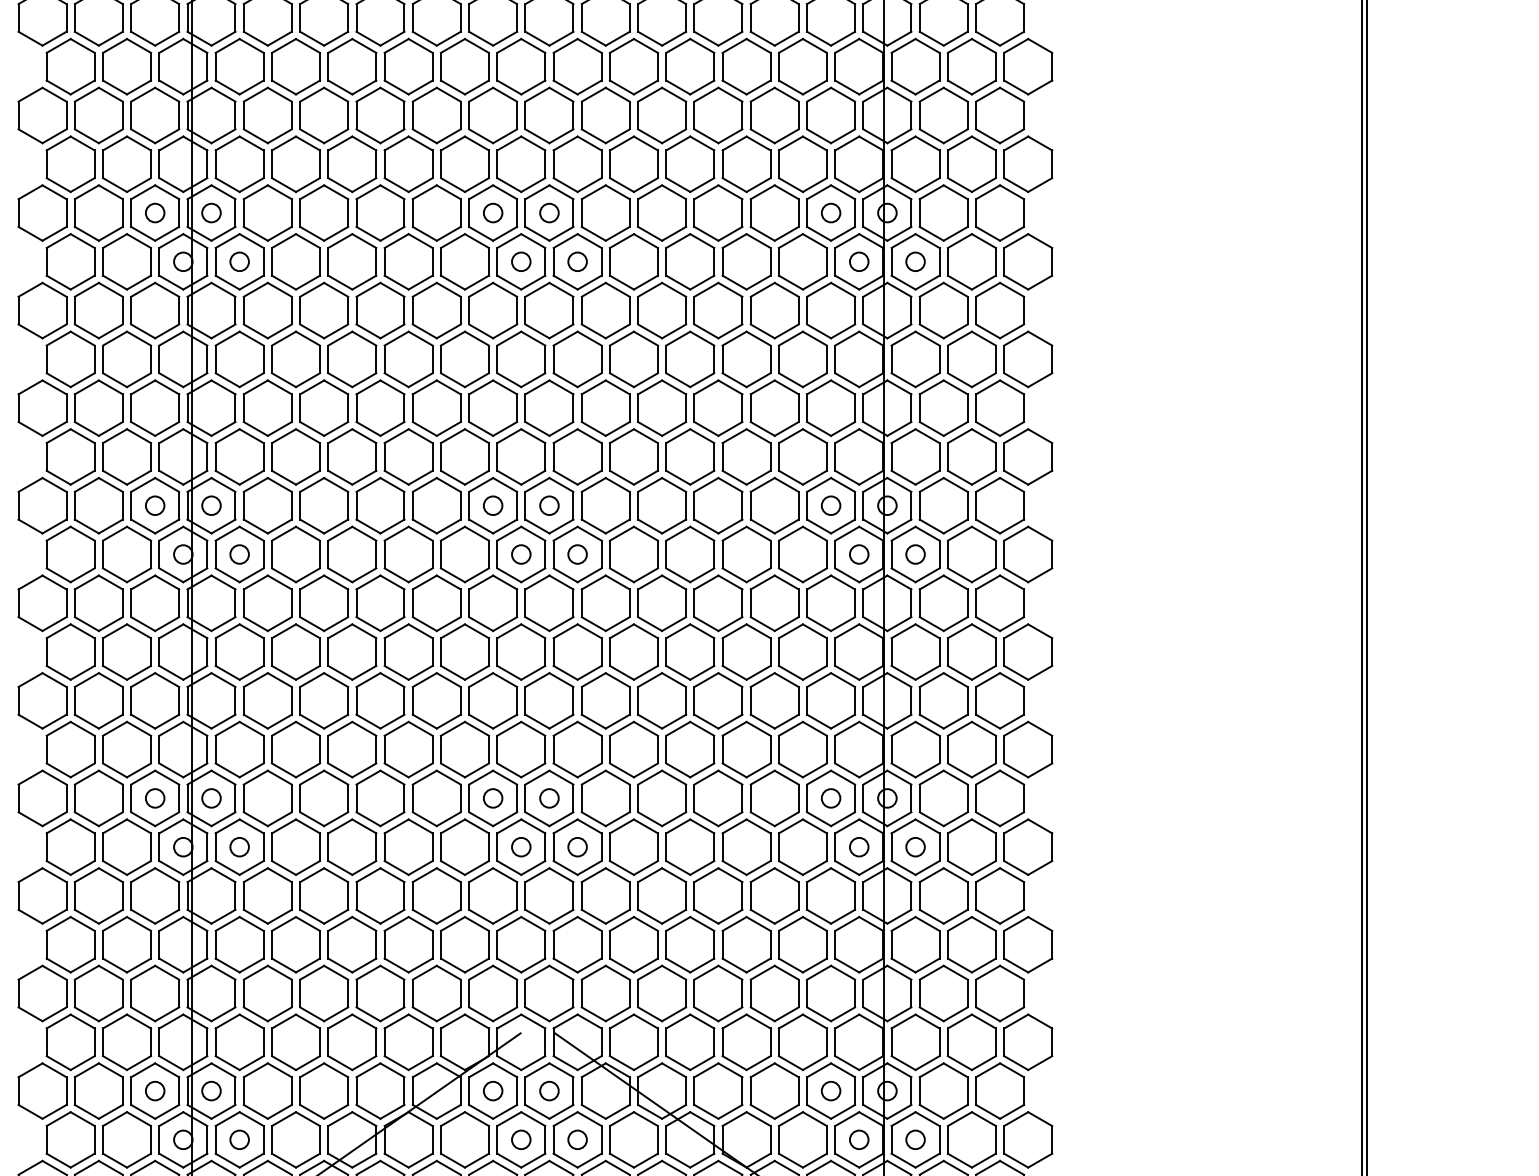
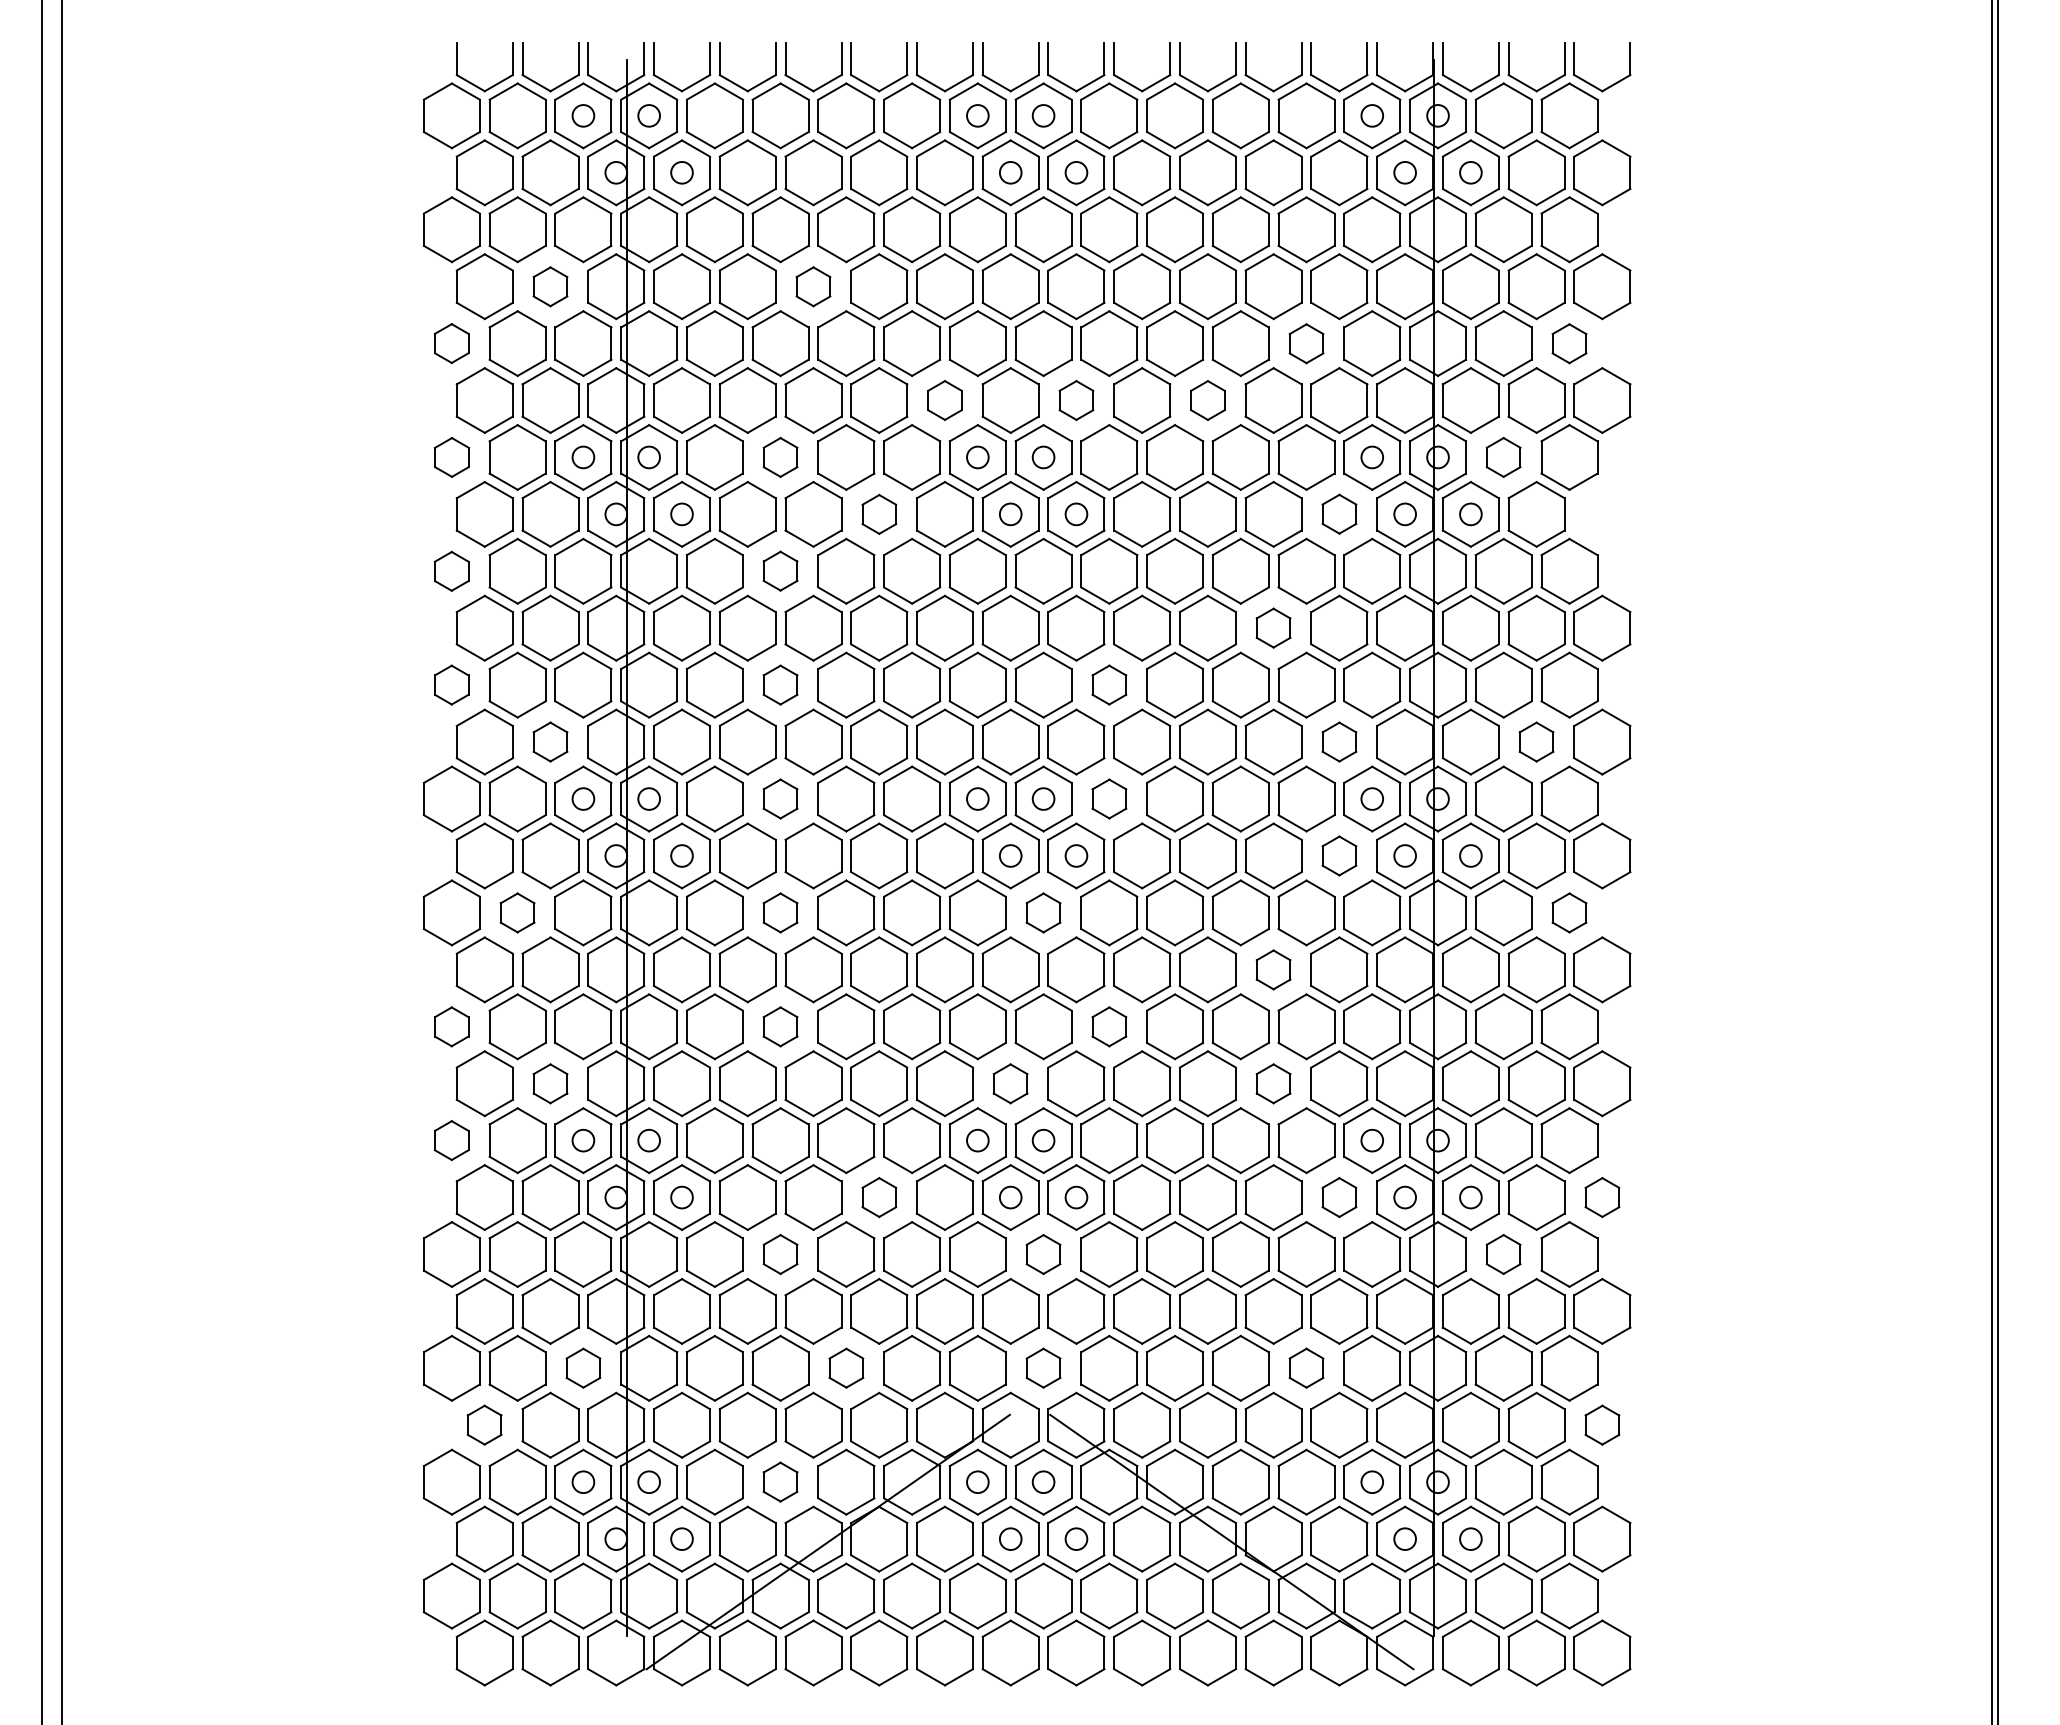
part: (126, 66) -> (550, 286), size x0.6
part: (352, 66) -> (813, 286), size x0.6
part: (42, 115) -> (451, 343), size x0.6
part: (774, 115) -> (1306, 343), size x0.6
part: (1000, 115) -> (1569, 343), size x0.6
part: (464, 164) -> (944, 400), size x0.6
part: (577, 164) -> (1076, 400), size x0.6
part: (689, 164) -> (1207, 400), size x0.6
part: (42, 213) -> (451, 457), size x0.6
part: (324, 213) -> (780, 457), size x0.6
part: (943, 213) -> (1503, 457), size x0.6
part: (408, 261) -> (879, 514), size x0.6
part: (802, 261) -> (1339, 513), size x0.6
part: (1028, 261) -> (1602, 514), removed
part: (324, 309) -> (780, 570), size x0.6
part: (42, 310) -> (451, 571), size x0.6
part: (746, 358) -> (1273, 627), size x0.6
part: (42, 407) -> (451, 684), size x0.6
part: (324, 407) -> (780, 684), size x0.6
part: (605, 407) -> (1109, 684), size x0.6
part: (126, 456) -> (550, 741), size x0.6
part: (802, 456) -> (1339, 741), size x0.6
part: (971, 456) -> (1536, 741), size x0.6
part: (324, 505) -> (780, 798), size x0.6
part: (605, 505) -> (1109, 798), size x0.6
part: (802, 554) -> (1339, 855), size x0.6
part: (98, 602) -> (517, 912), size x0.6
part: (324, 602) -> (780, 912), size x0.6
part: (549, 602) -> (1043, 912), size x0.6
part: (1000, 602) -> (1569, 912), size x0.6
part: (746, 651) -> (1273, 969), size x0.6
part: (42, 700) -> (451, 1026), size x0.6
part: (324, 700) -> (780, 1026), size x0.6
part: (605, 700) -> (1109, 1026), size x0.6
part: (126, 749) -> (550, 1083), size x0.6
part: (521, 749) -> (1010, 1083), size x0.6
part: (746, 749) -> (1273, 1083), size x0.6
part: (42, 798) -> (451, 1140), size x0.6
part: (408, 847) -> (879, 1197), size x0.6
part: (802, 847) -> (1339, 1197), size x0.6
part: (1028, 847) -> (1602, 1197), size x0.6
part: (324, 895) -> (780, 1254), size x0.6
part: (549, 895) -> (1043, 1254), size x0.6
part: (943, 895) -> (1503, 1254), size x0.6
part: (155, 992) -> (583, 1367), size x0.6
part: (380, 992) -> (846, 1367), size x0.6
part: (549, 992) -> (1043, 1367), size x0.6
part: (774, 992) -> (1306, 1367), size x0.6
part: (70, 1041) -> (484, 1424), size x0.6
part: (1028, 1041) -> (1602, 1424), size x0.6
part: (324, 1090) -> (780, 1481), size x0.6

